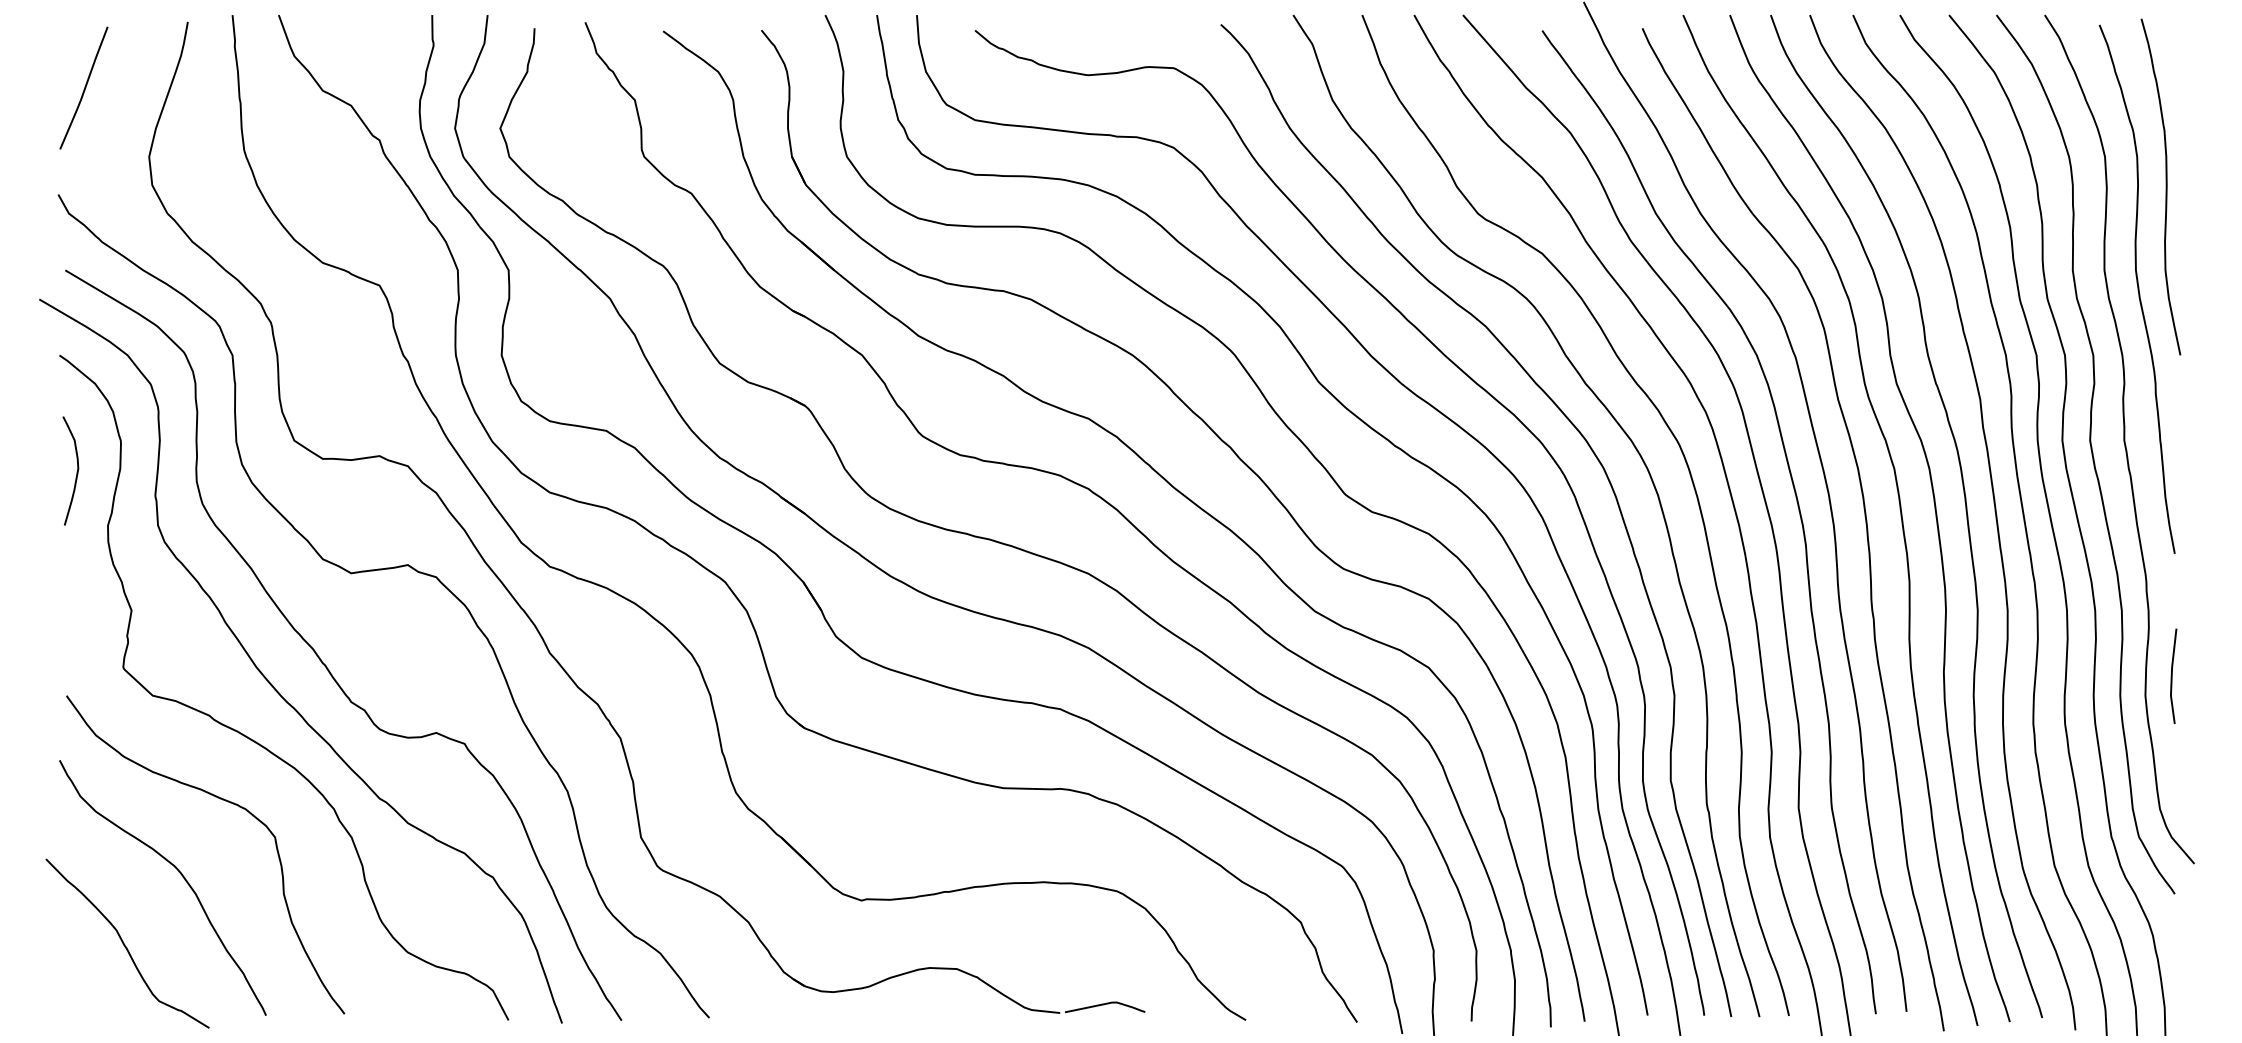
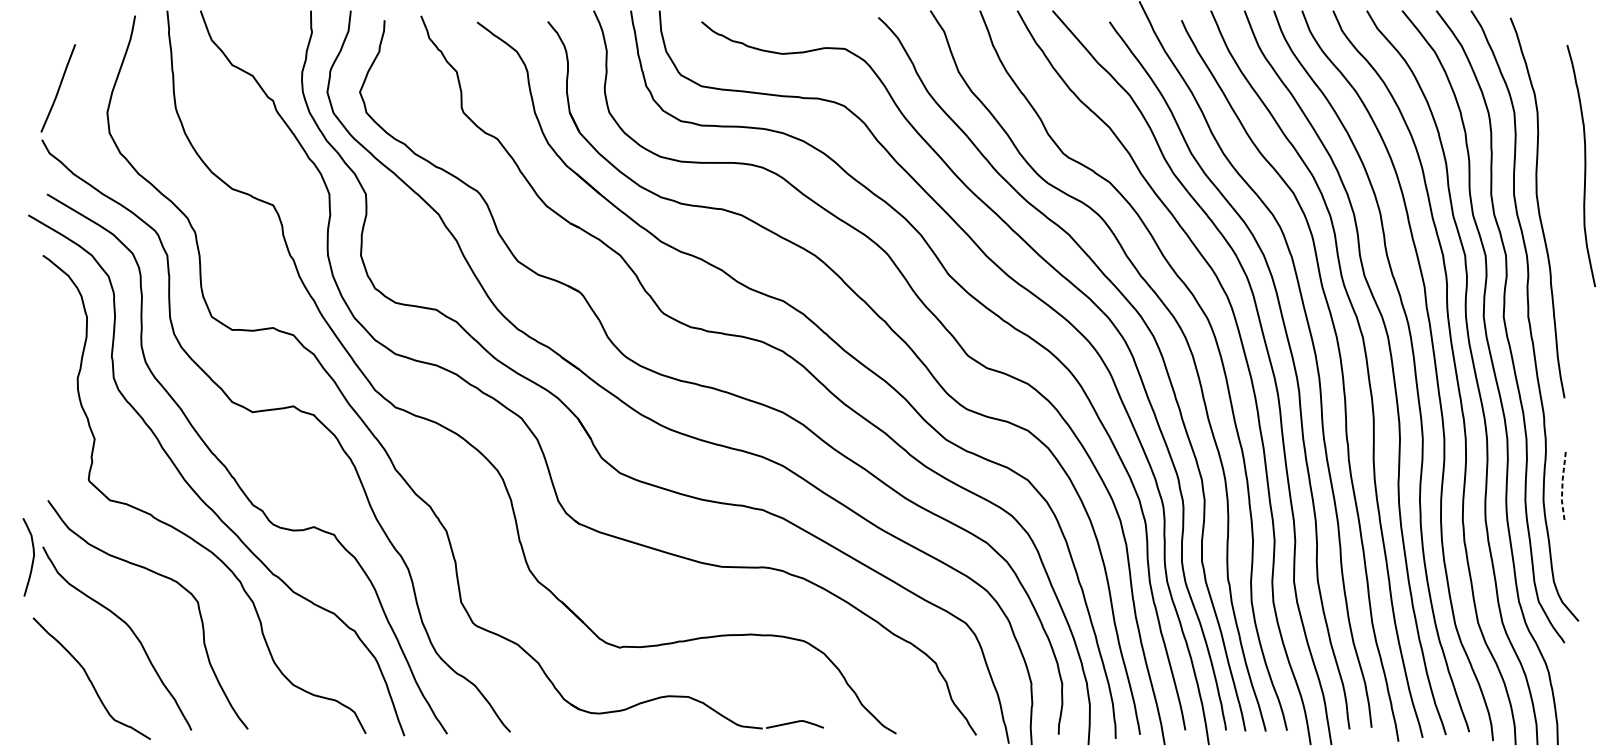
line: (84, 87) -> (58, 87), moved
curve: (2165, 186) -> (1584, 165), moved
curve: (76, 471) -> (32, 557), moved
line: (2171, 677) -> (1562, 487), solid -> dashed

